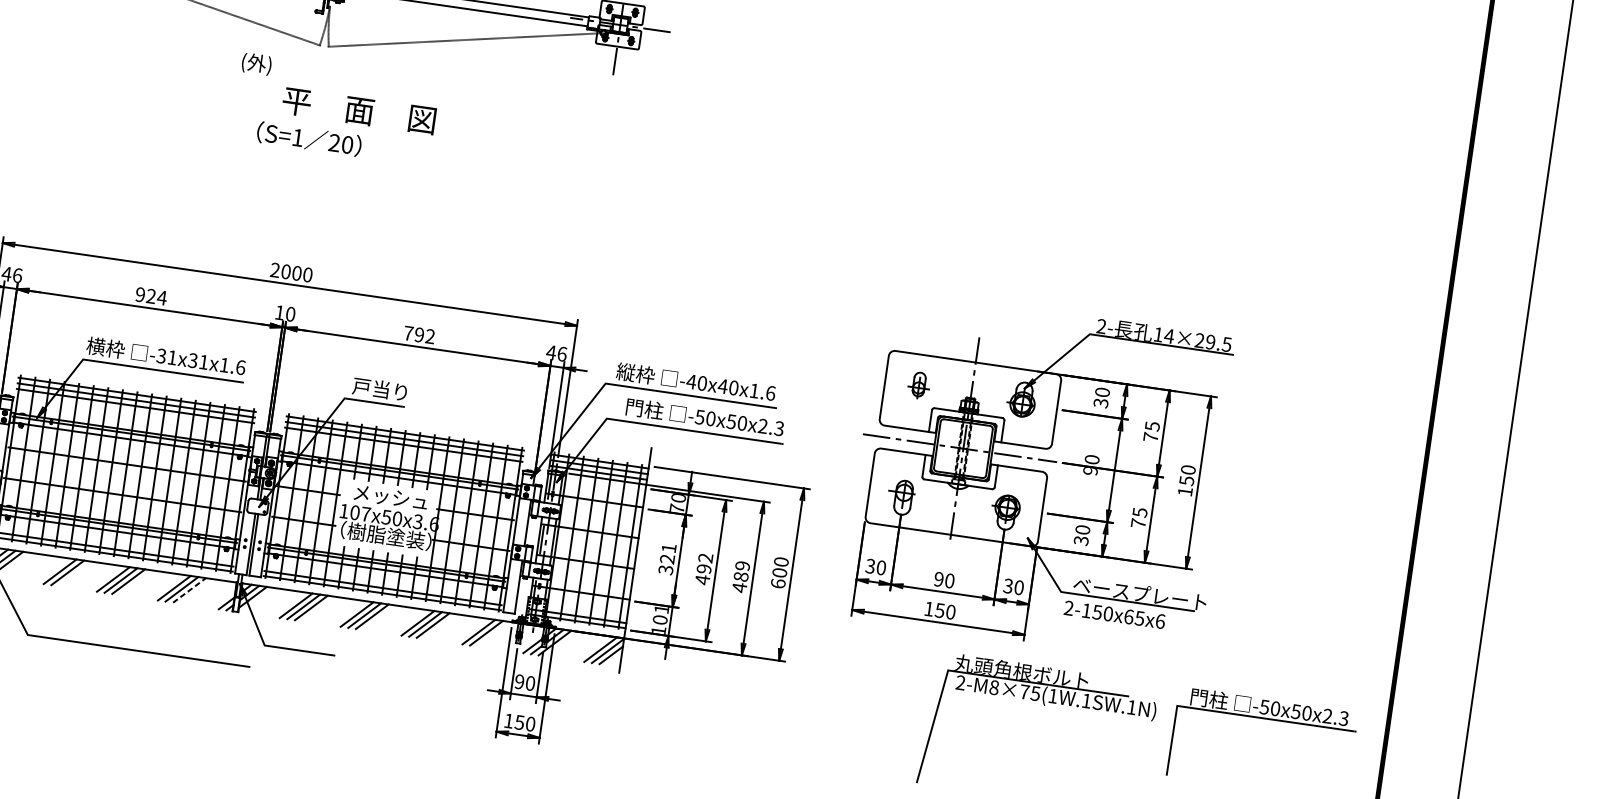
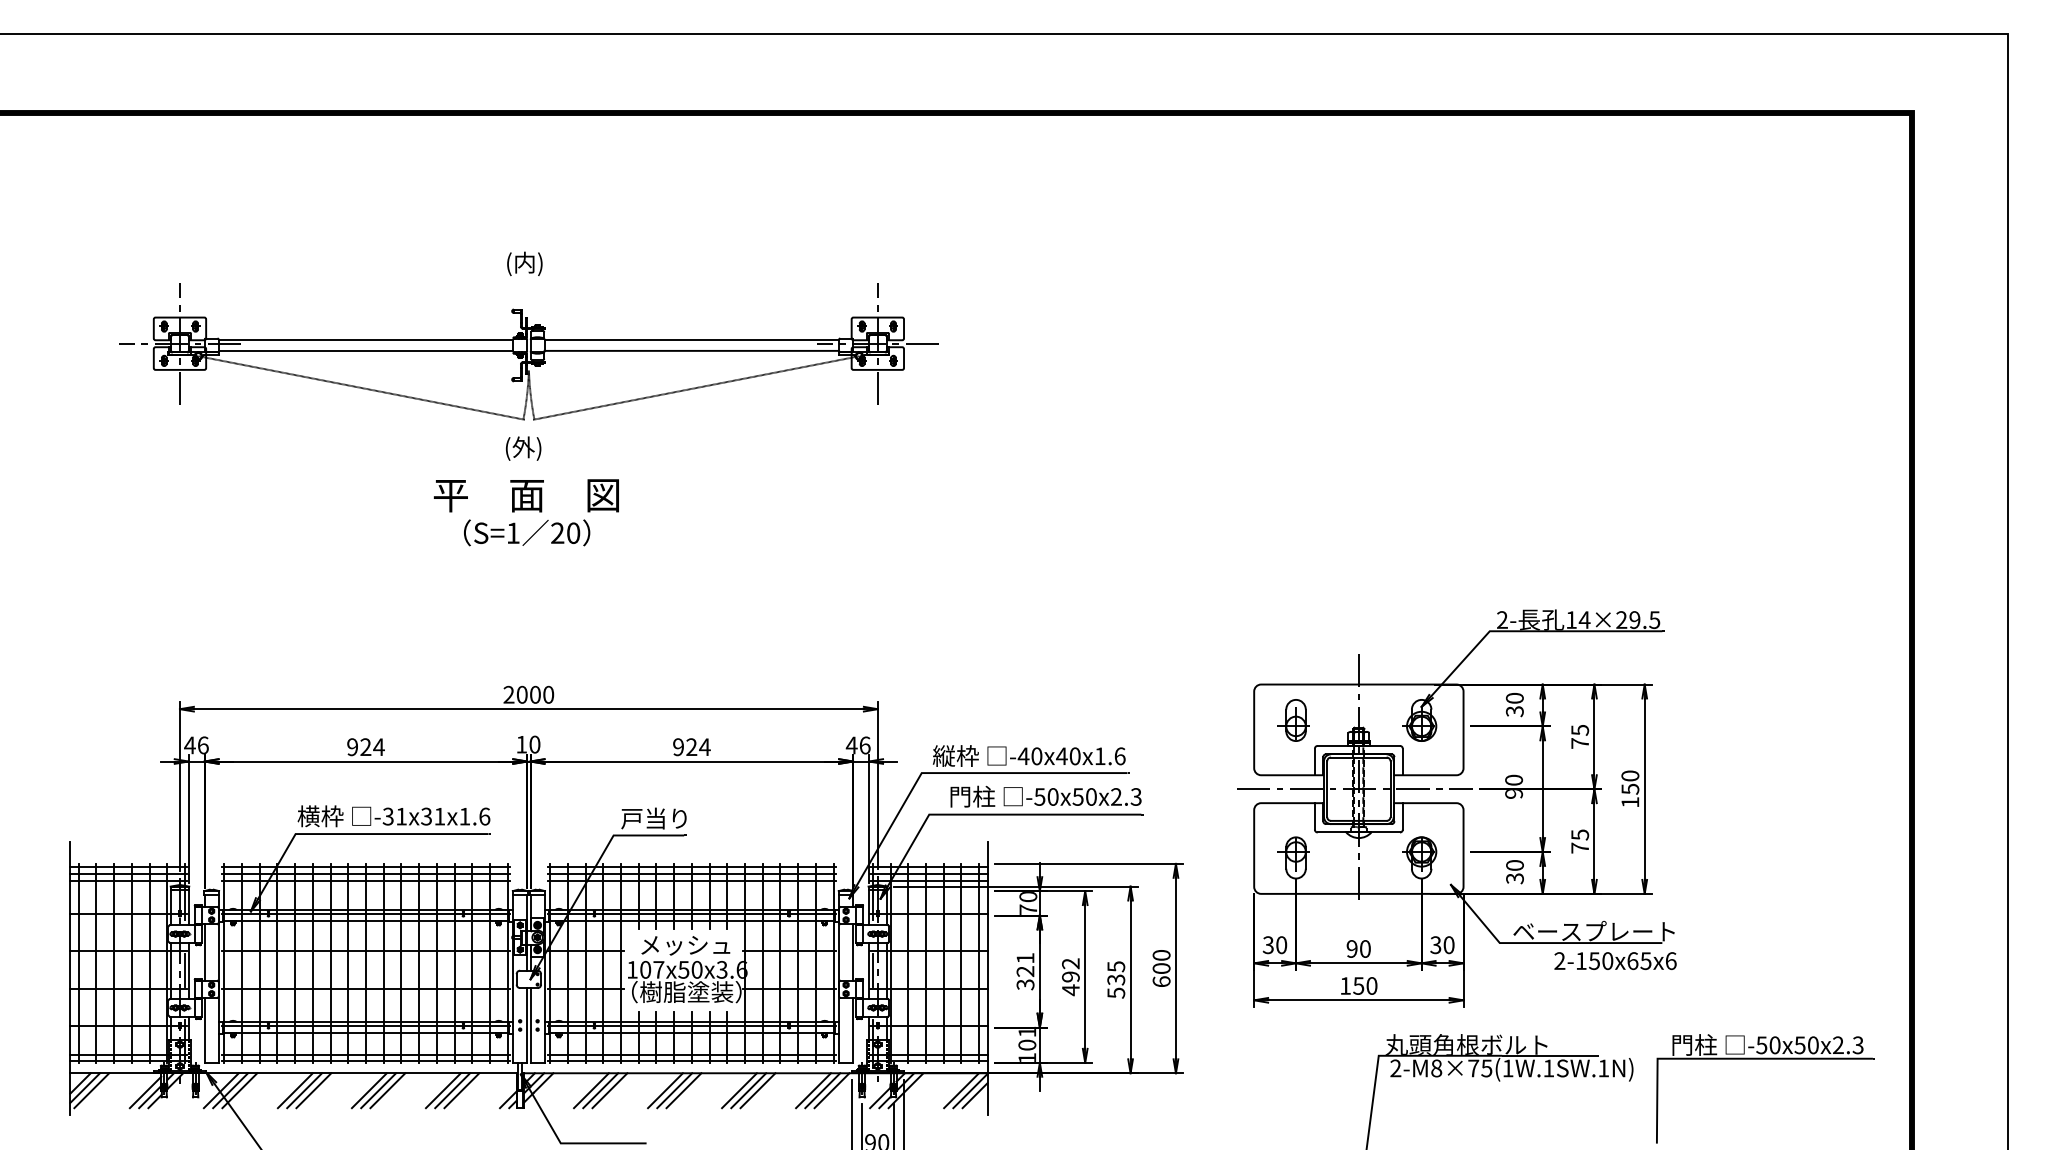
text: (256, 64) -> (523, 448), moved
text: (358, 110) -> (525, 495), moved
text: (419, 335) -> (691, 747), 792 -> 924
part: (917, 384) -> (1293, 720), size x1.43
line: (51, 570) -> (294, 1090), added
text: (741, 577) -> (1116, 980), 489 -> 535
line: (189, 590) -> (461, 1090), dashed -> solid
text: (1114, 615) -> (1615, 961), moved
line: (493, 634) -> (831, 1090), added

